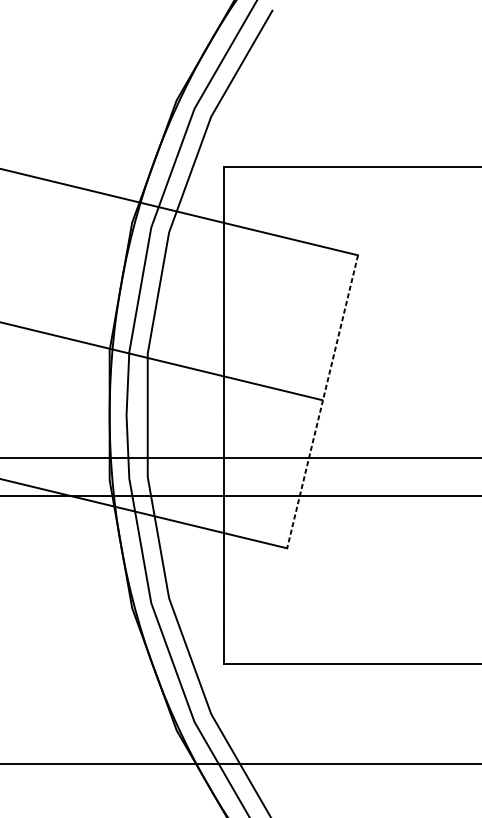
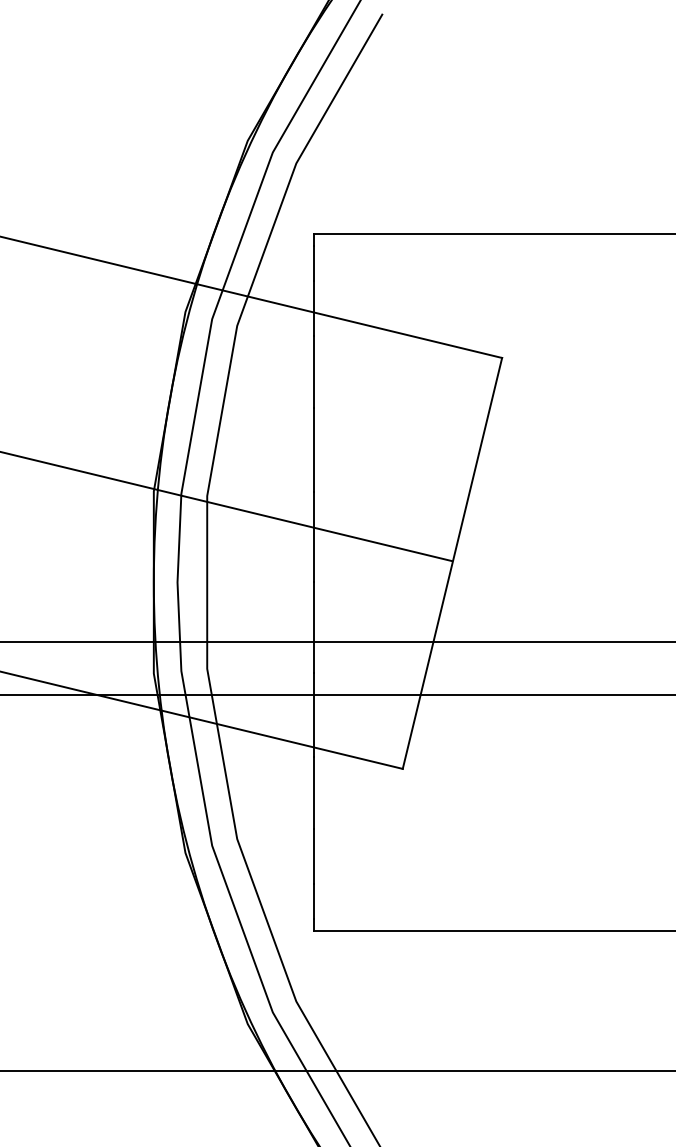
line: (322, 401) -> (452, 563), dashed -> solid

